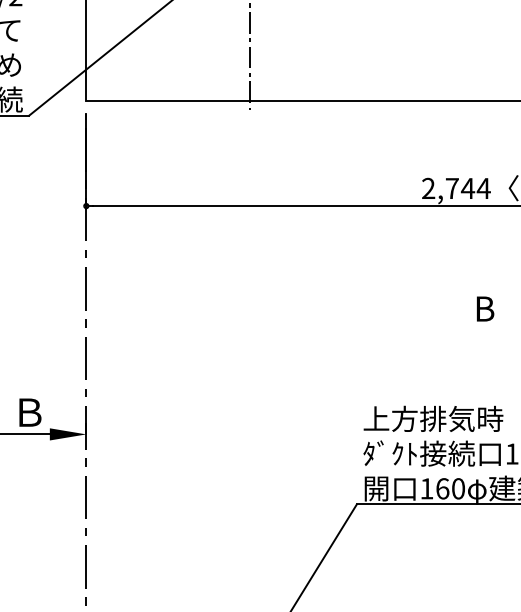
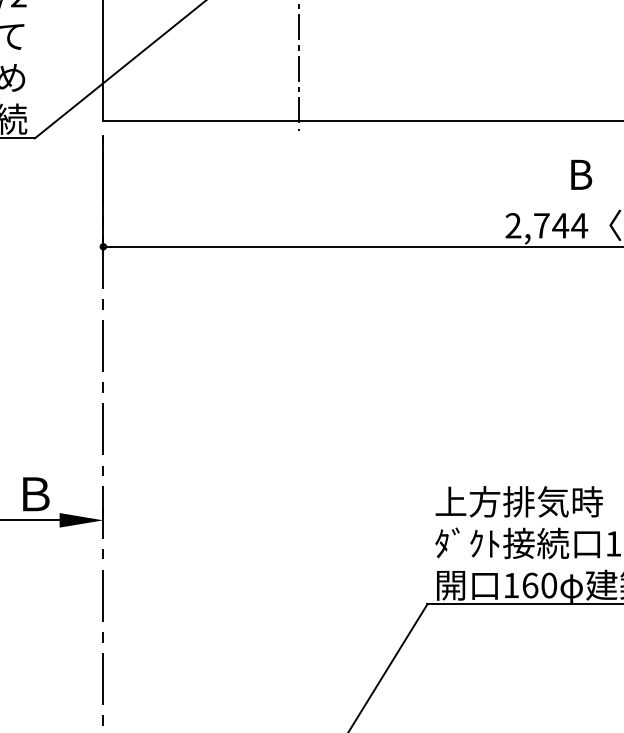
text: (485, 308) -> (581, 174), moved

